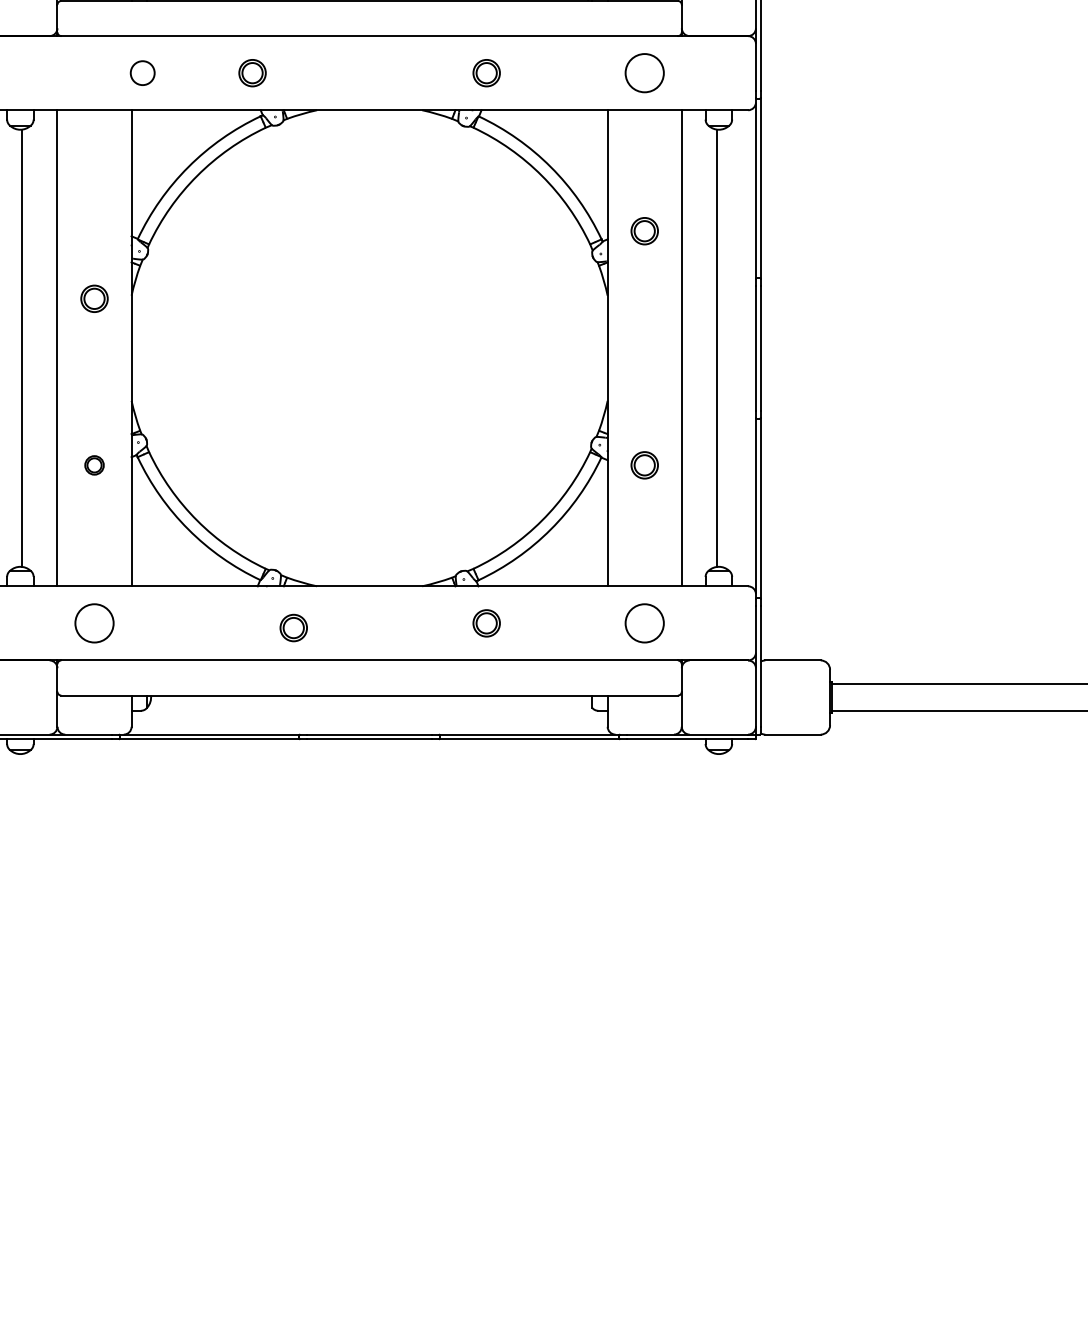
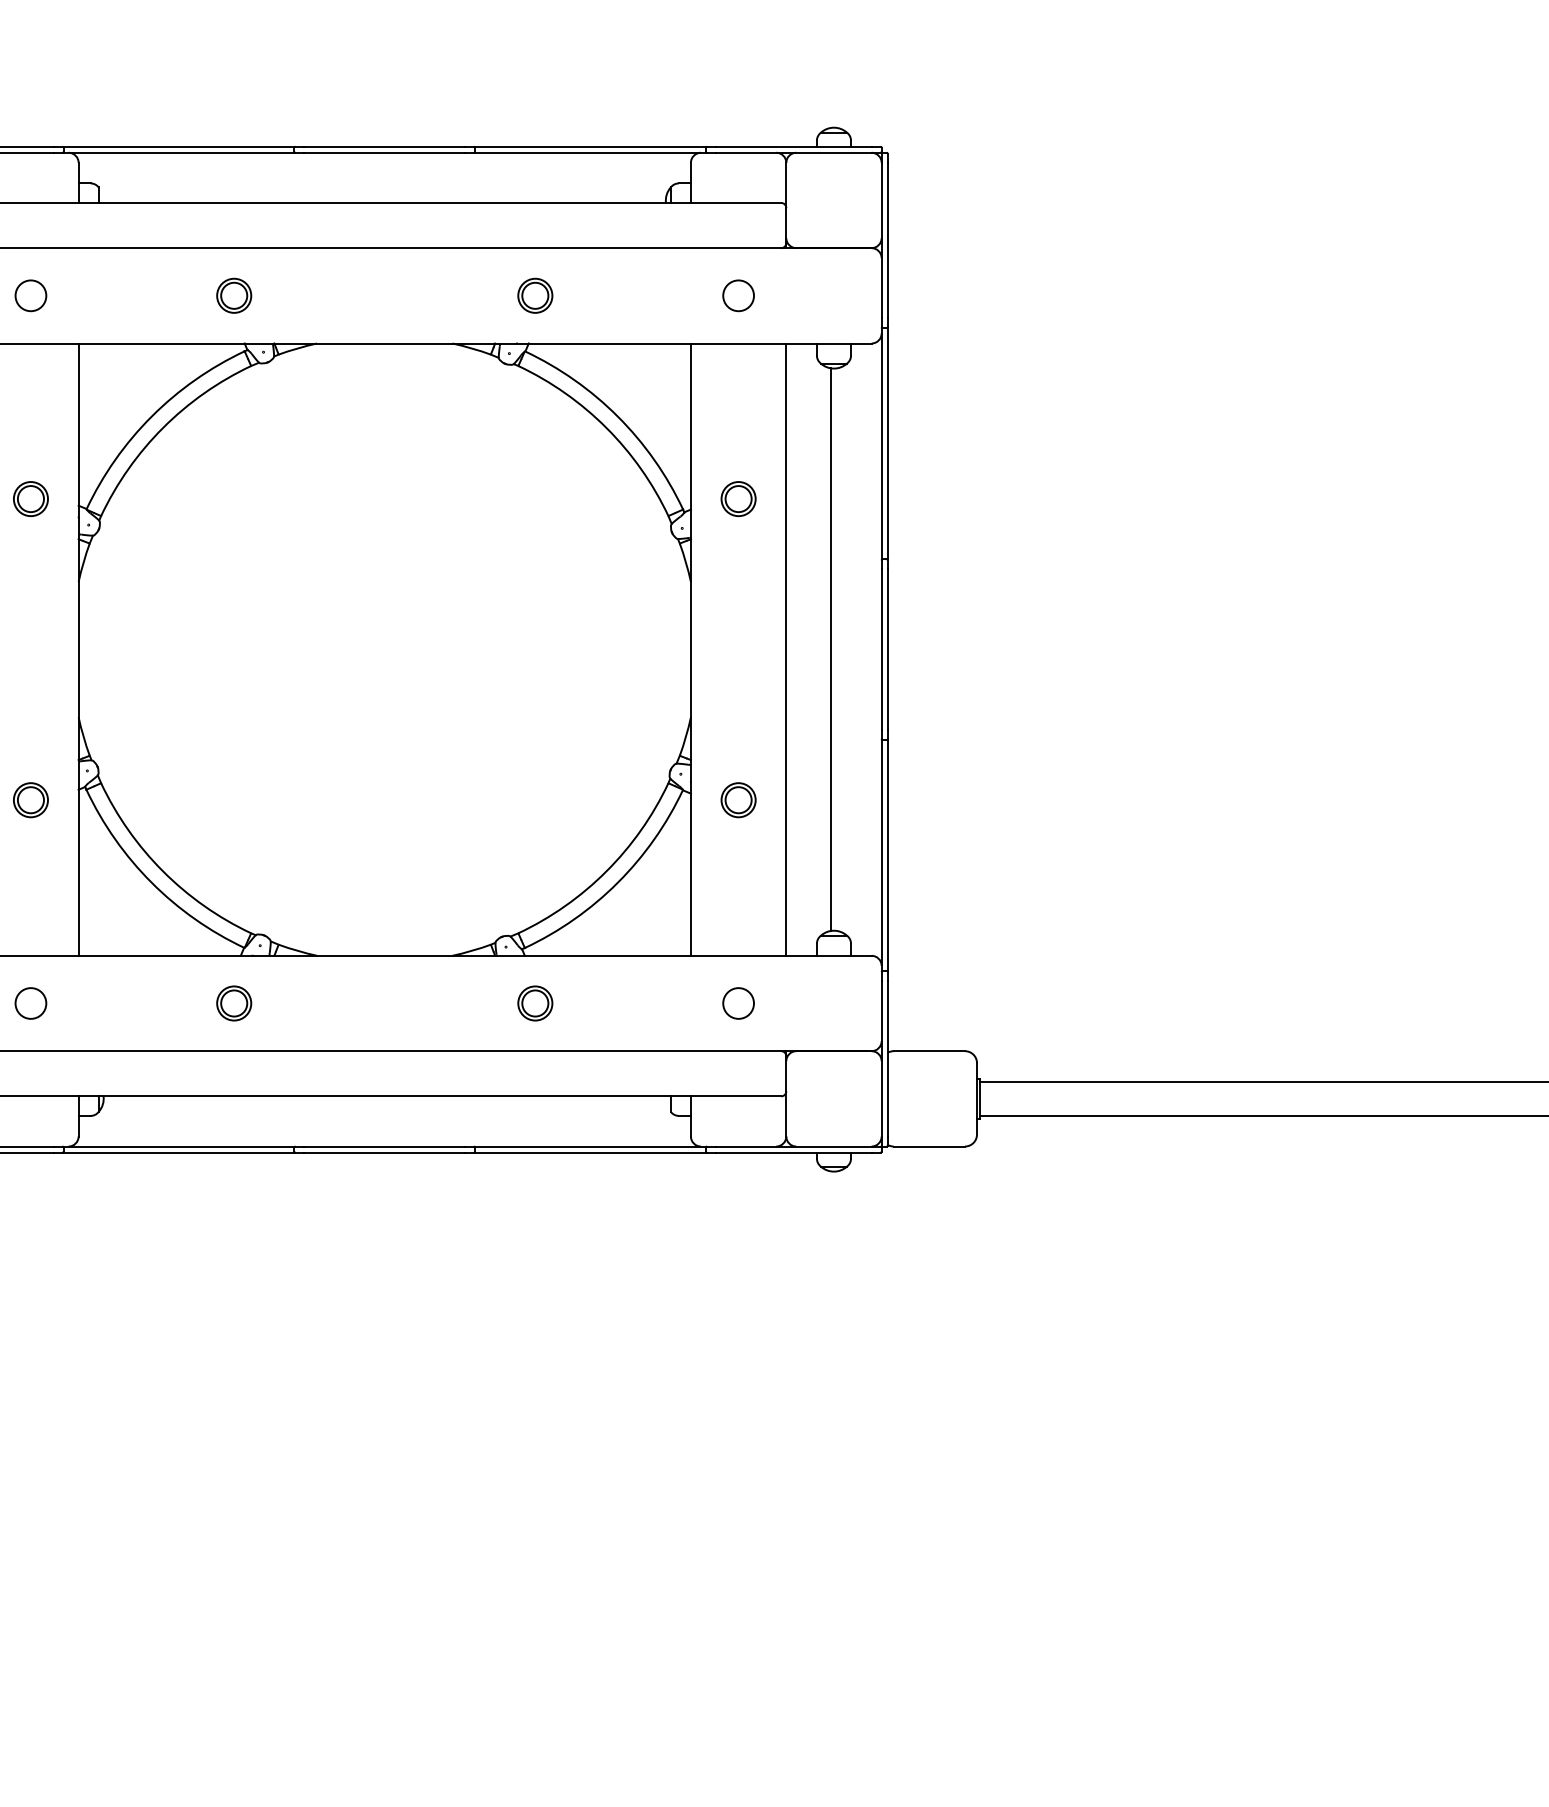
circle: (142, 72) -> (30, 295), moved
circle: (644, 72) -> (738, 295), size x0.62
part: (94, 298) -> (30, 498), moved
part: (94, 465) -> (30, 800), size x1.43
circle: (94, 623) -> (30, 1003), size x0.62
circle: (644, 623) -> (738, 1003), size x0.62
part: (294, 628) -> (234, 1003), moved

